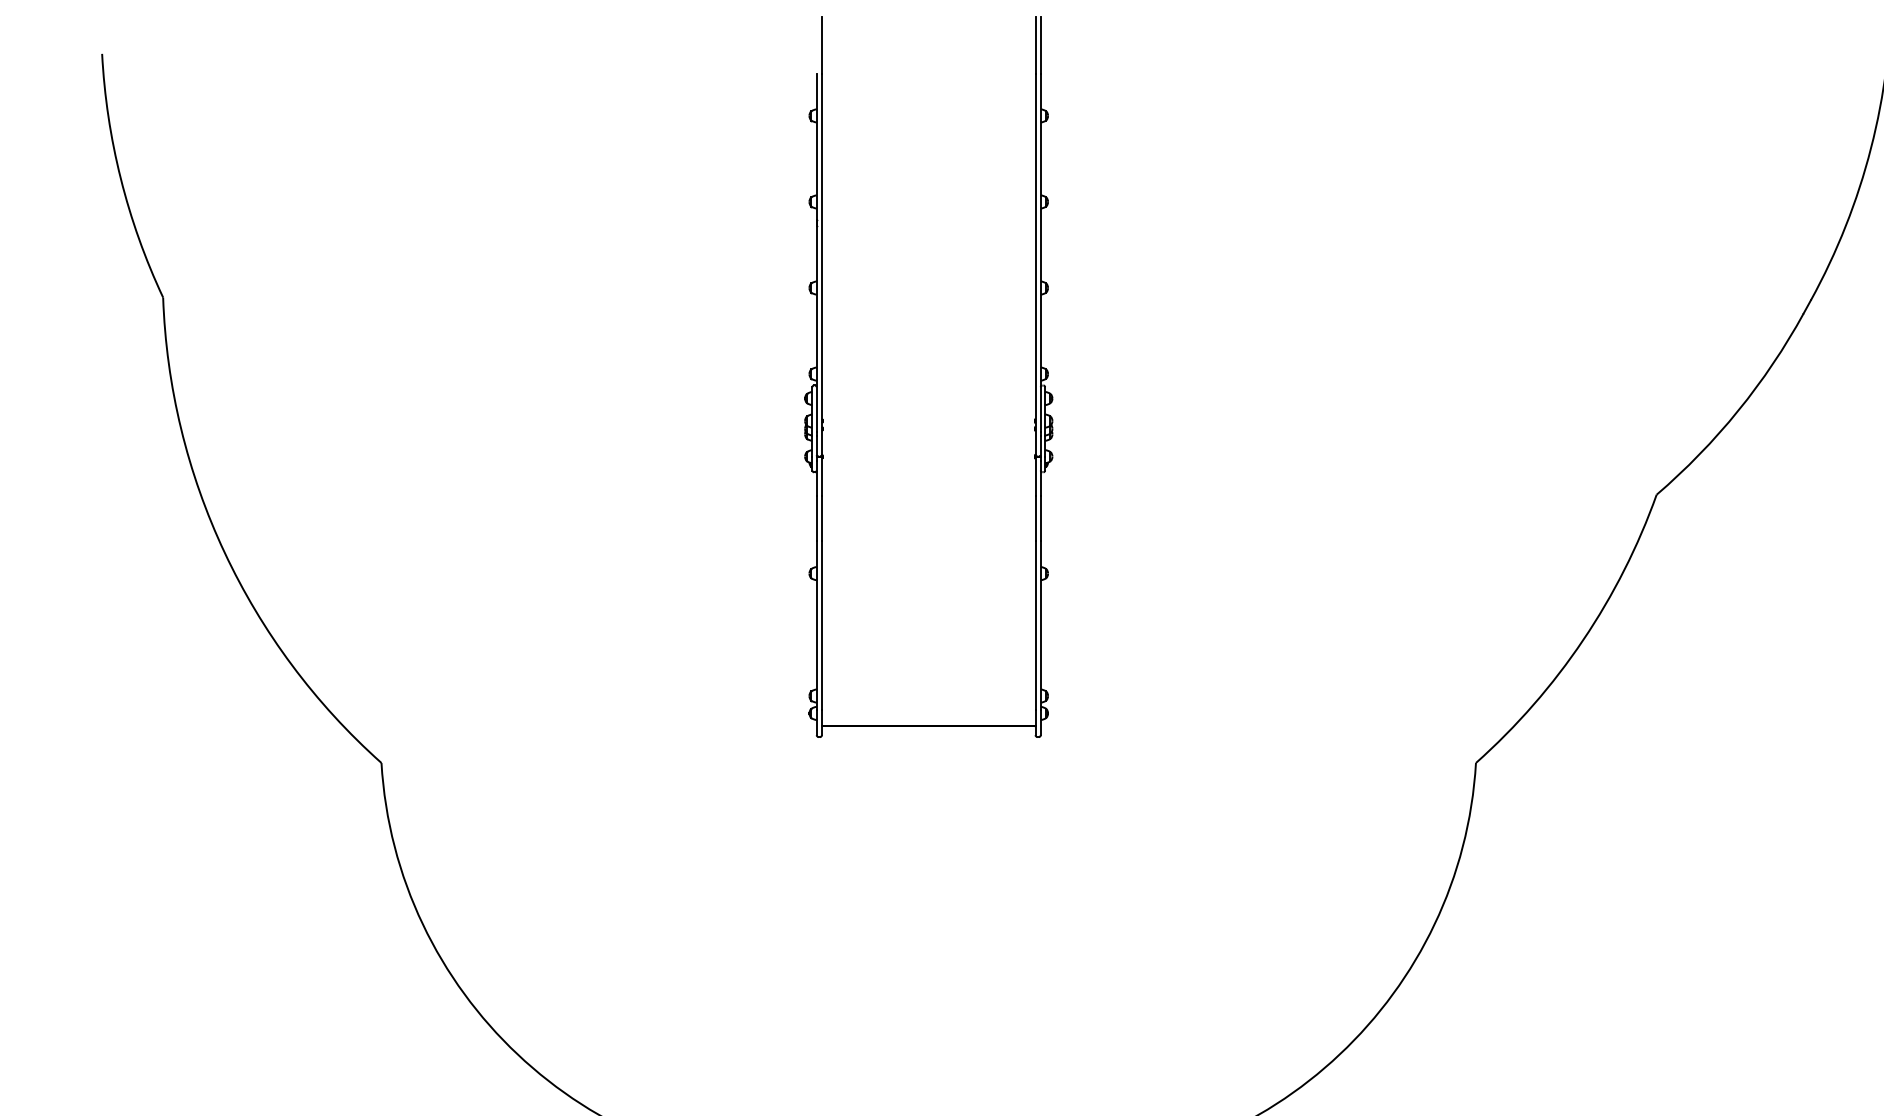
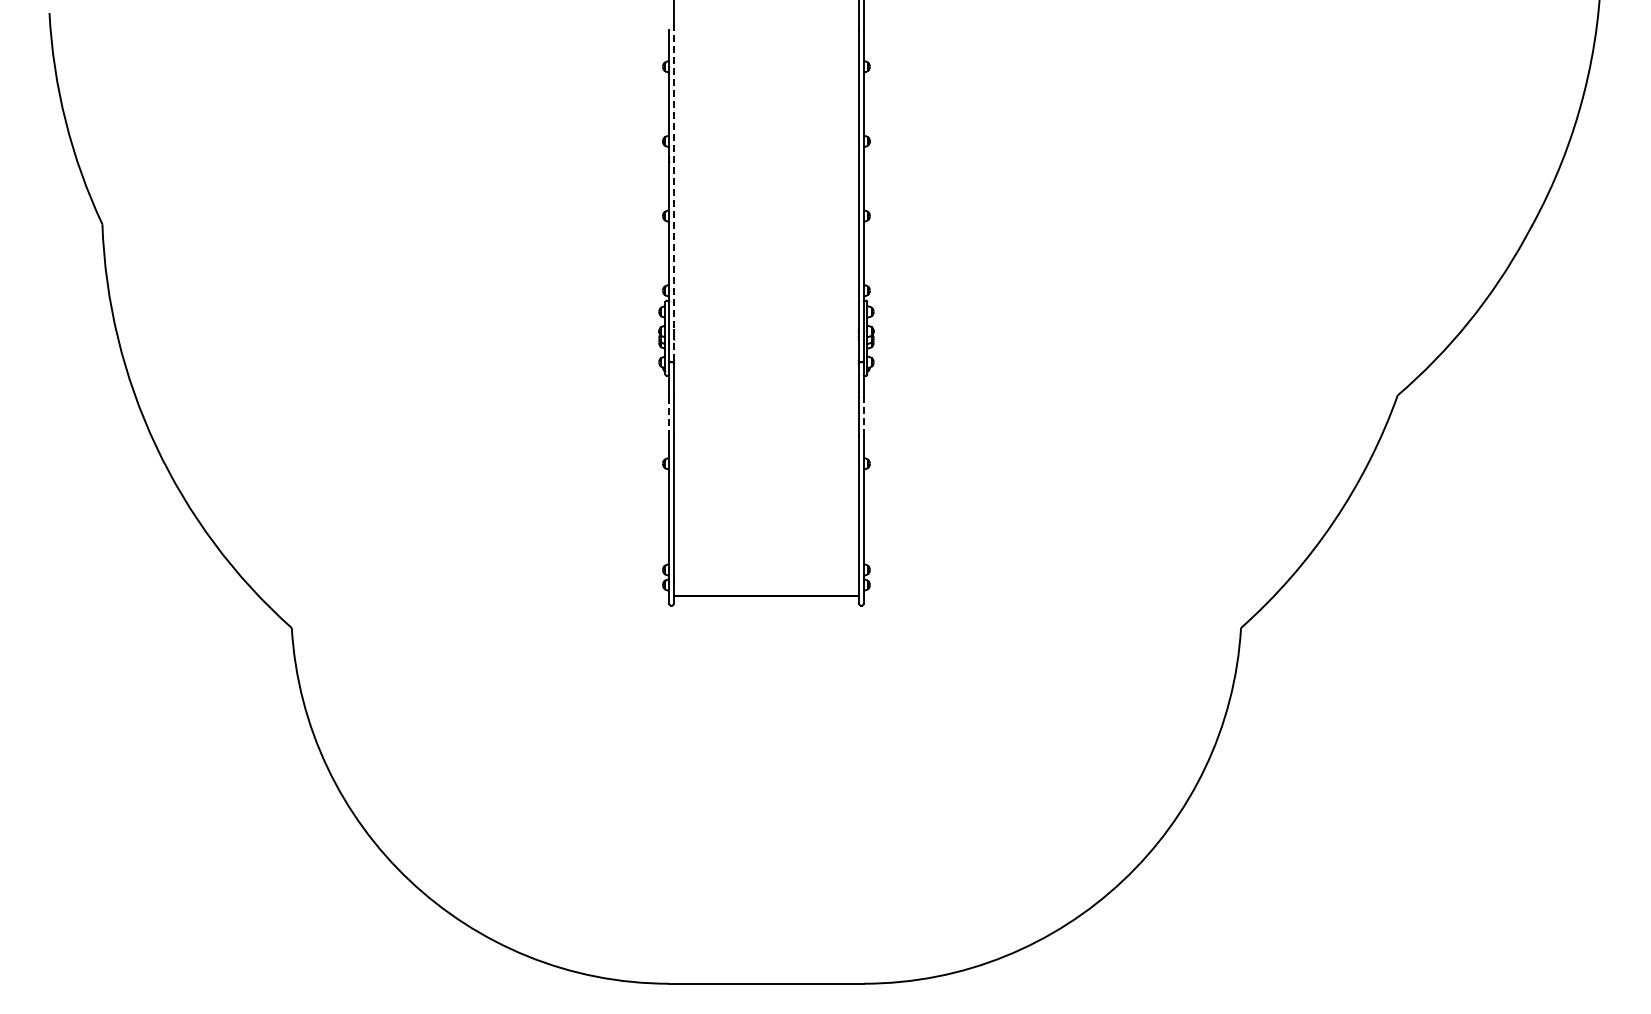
line: (821, 264) -> (673, 195), solid -> dashed
line: (816, 519) -> (669, 416), solid -> dashed
line: (1040, 519) -> (863, 416), solid -> dashed

